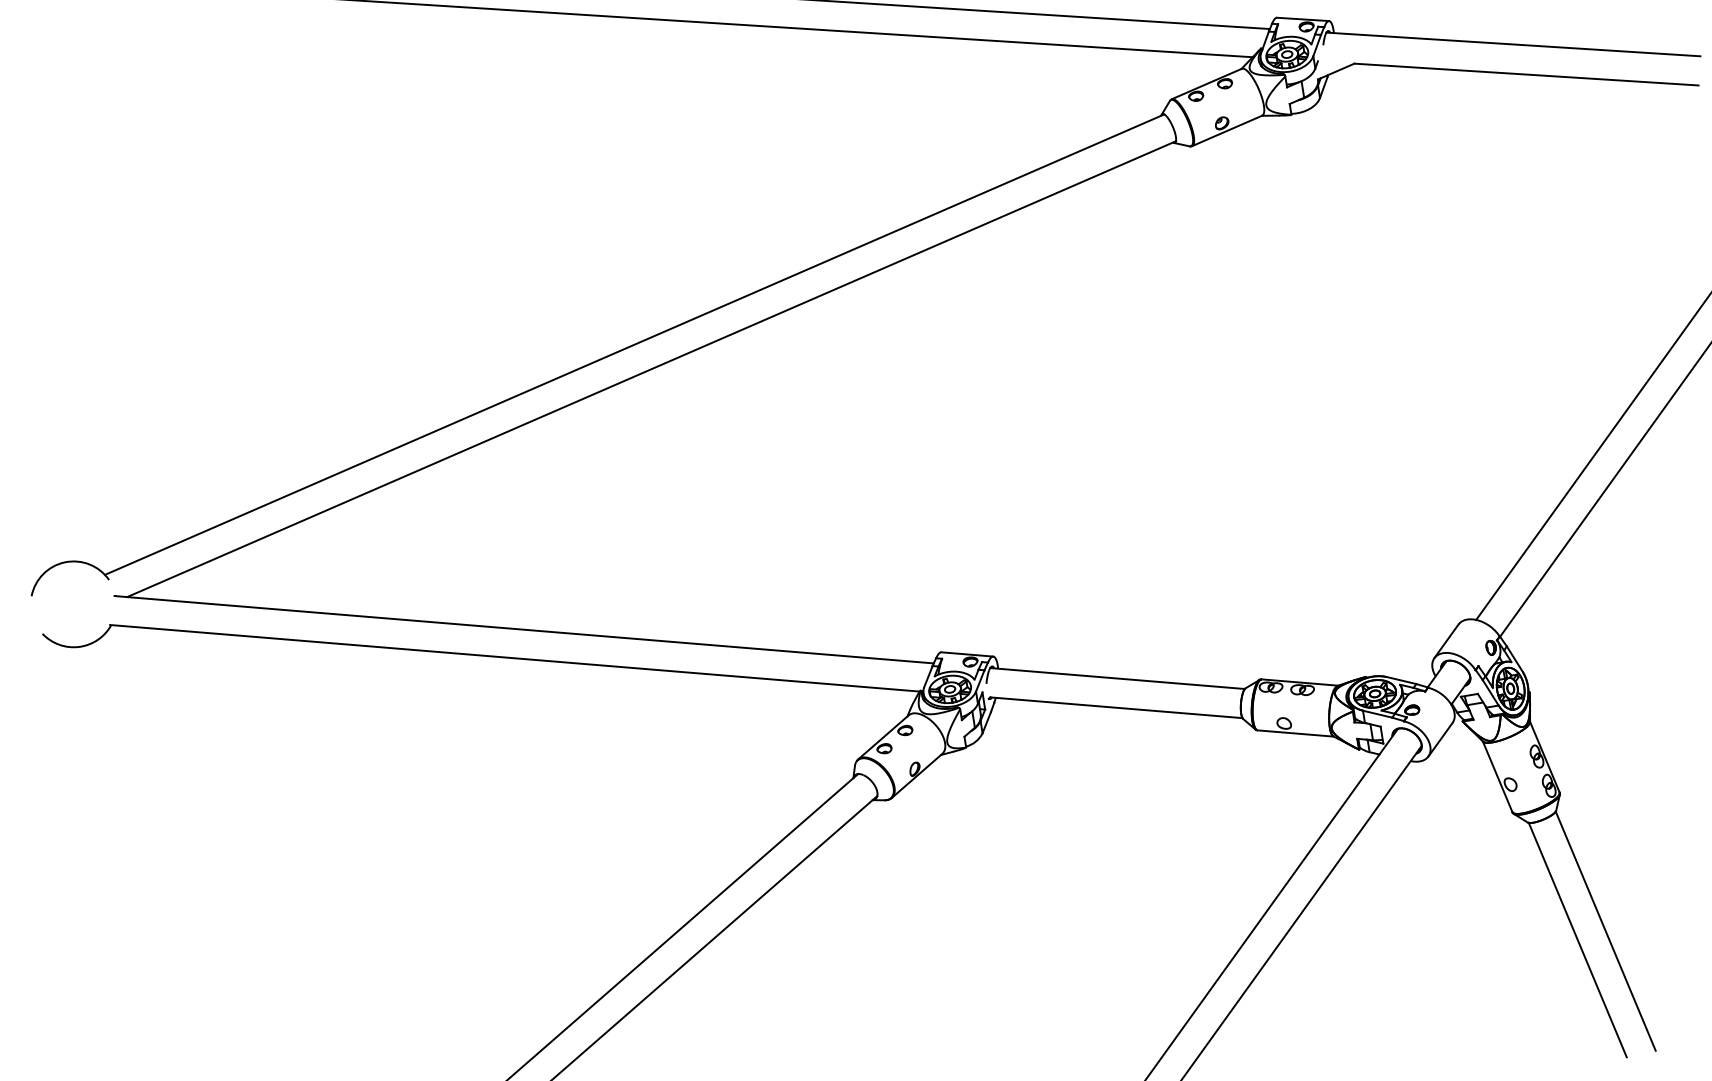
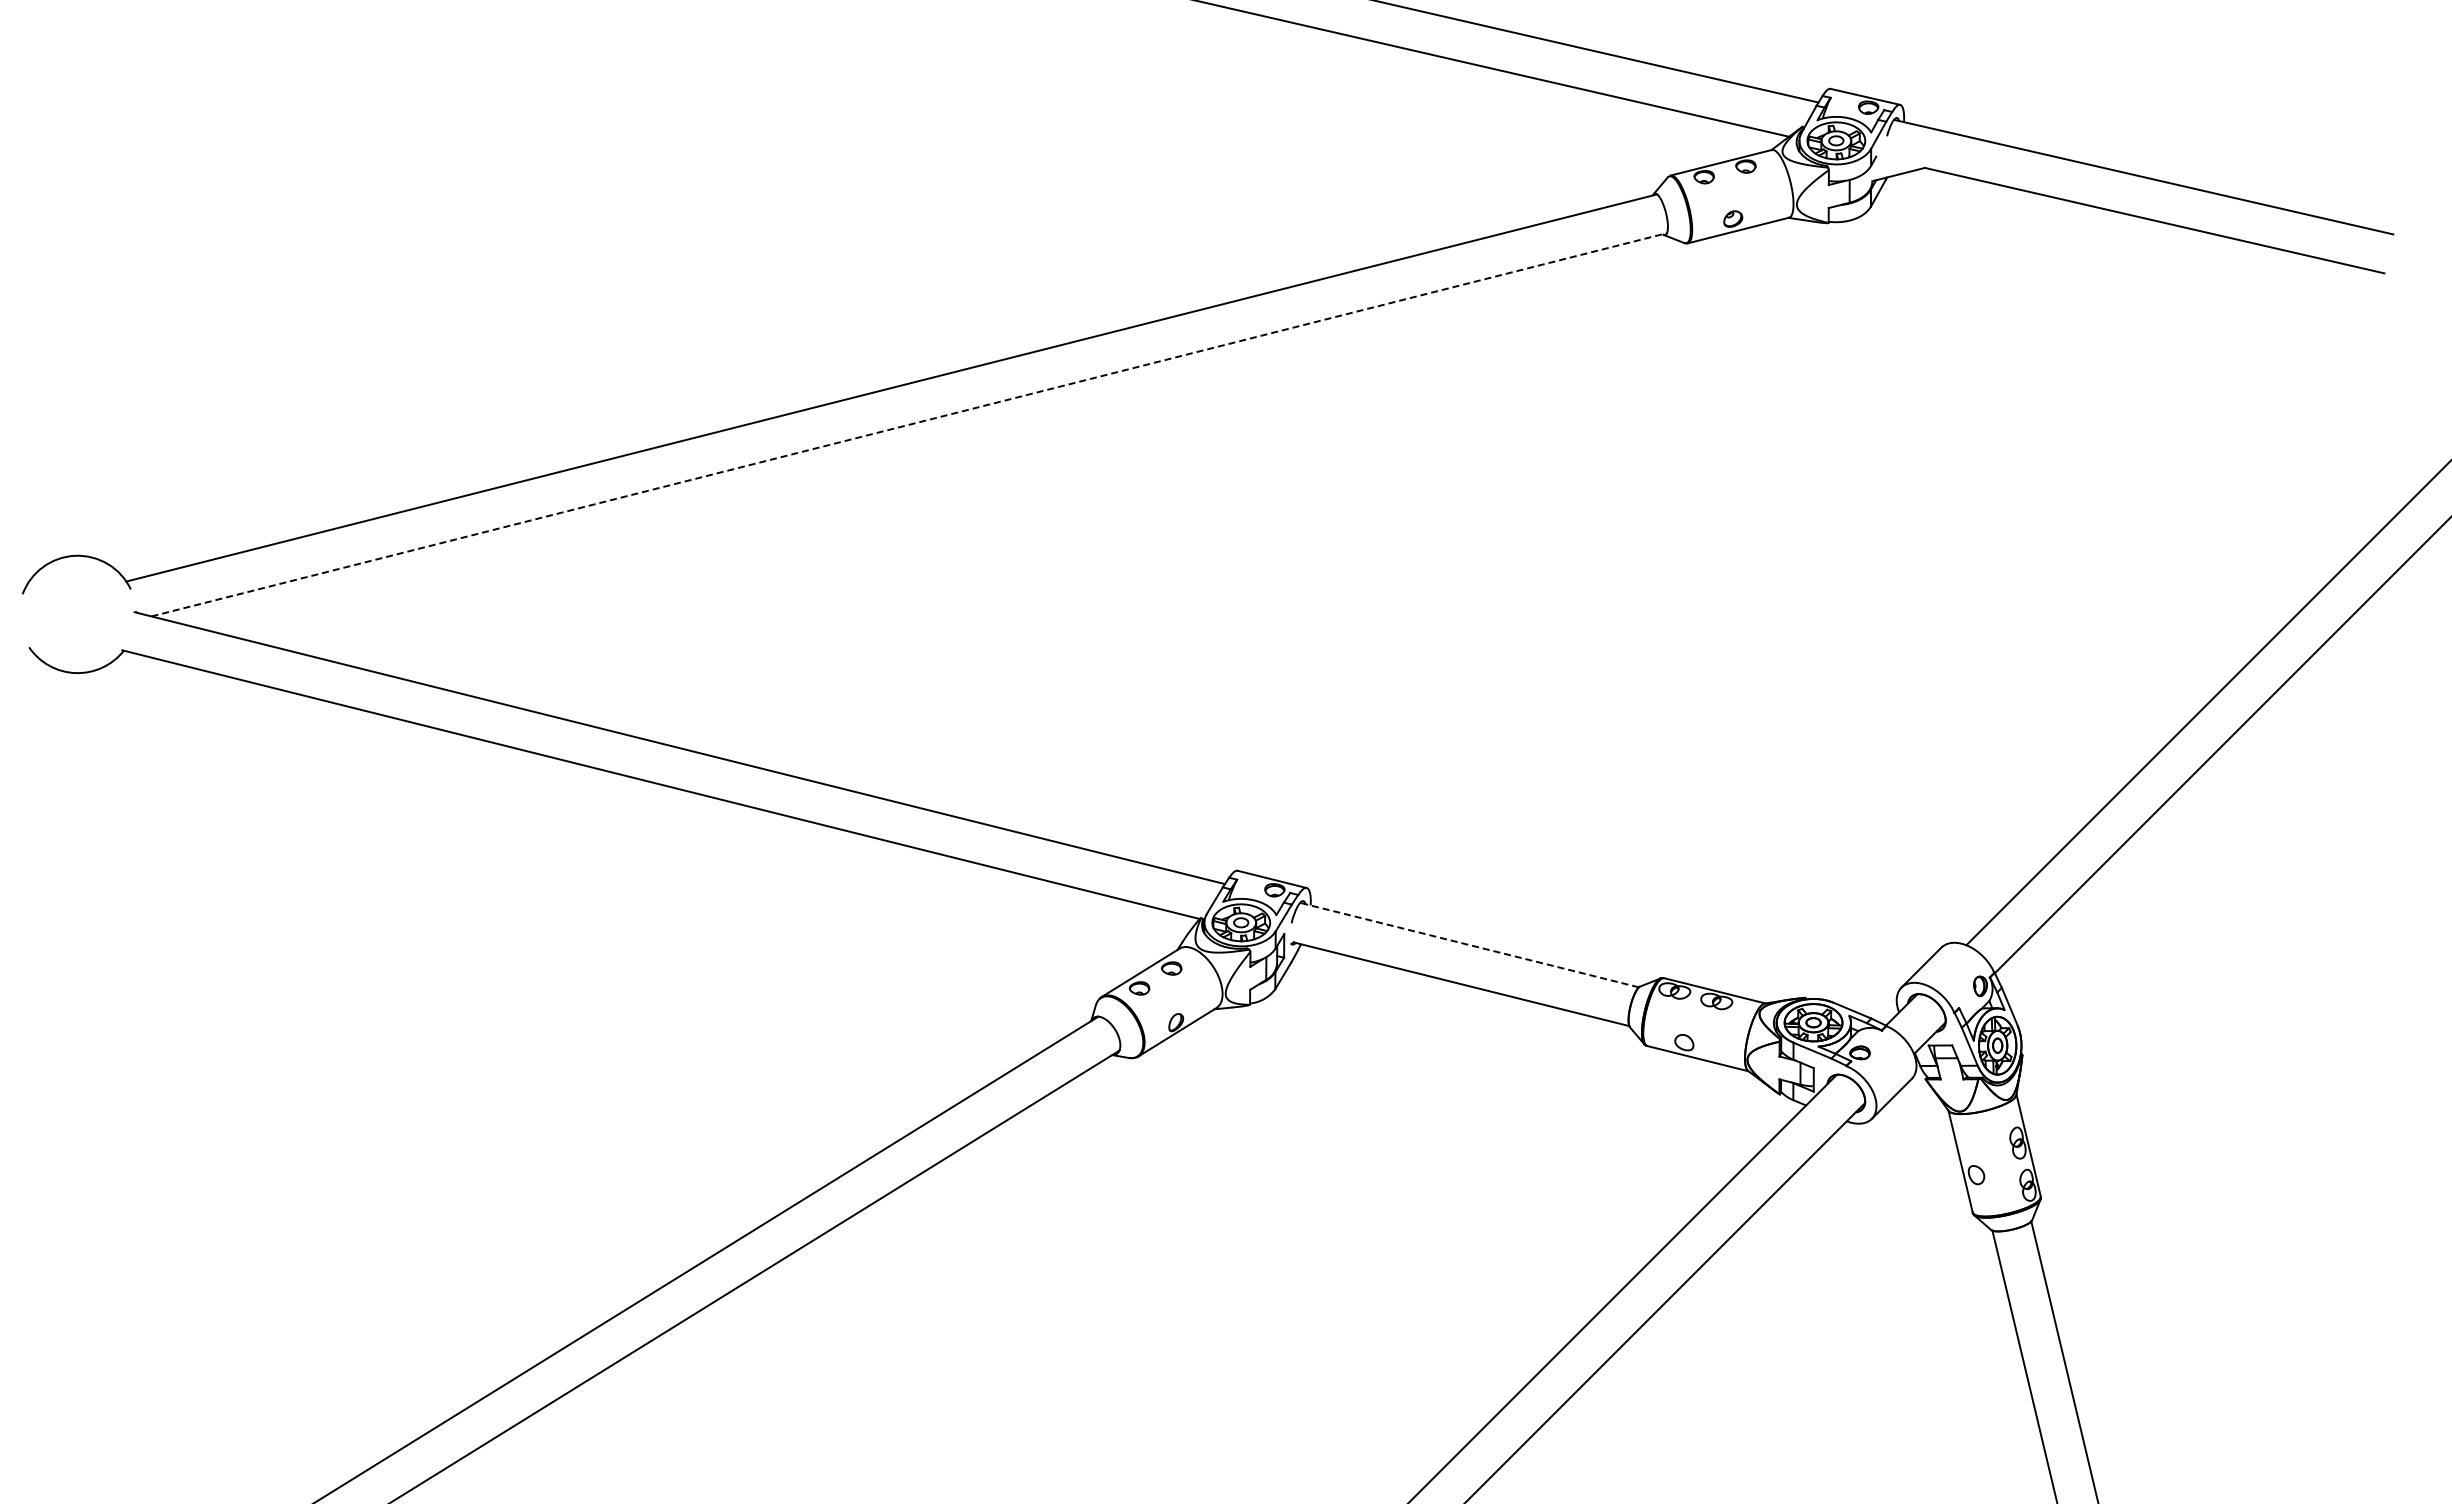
line: (651, 368) -> (909, 424), solid -> dashed
line: (1117, 678) -> (1469, 945), solid -> dashed

